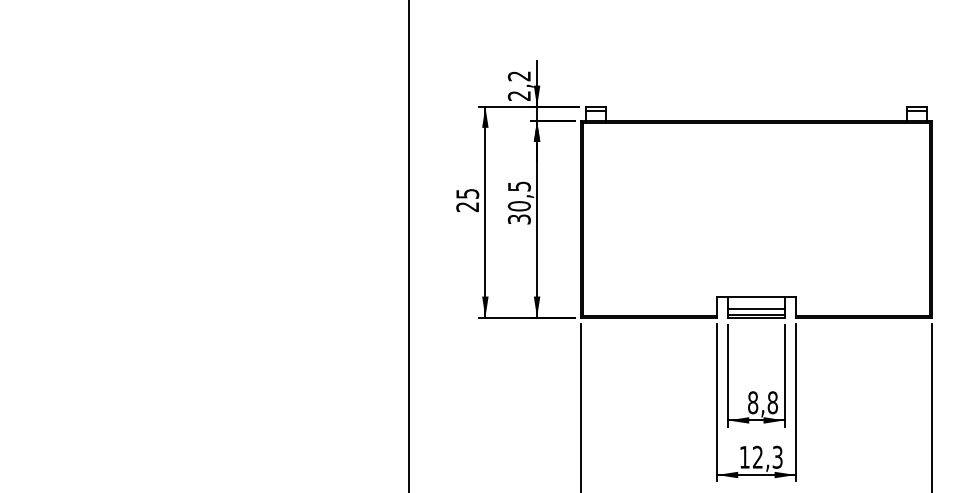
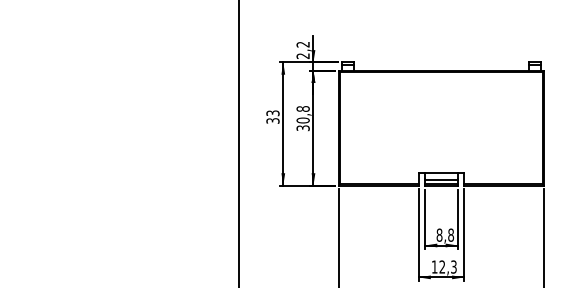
text: (518, 185) -> (302, 108), 30,5 -> 30,8
text: (466, 199) -> (272, 116), 25 -> 33

